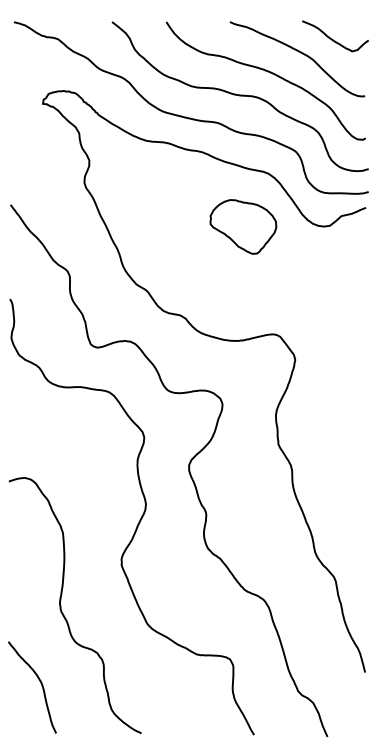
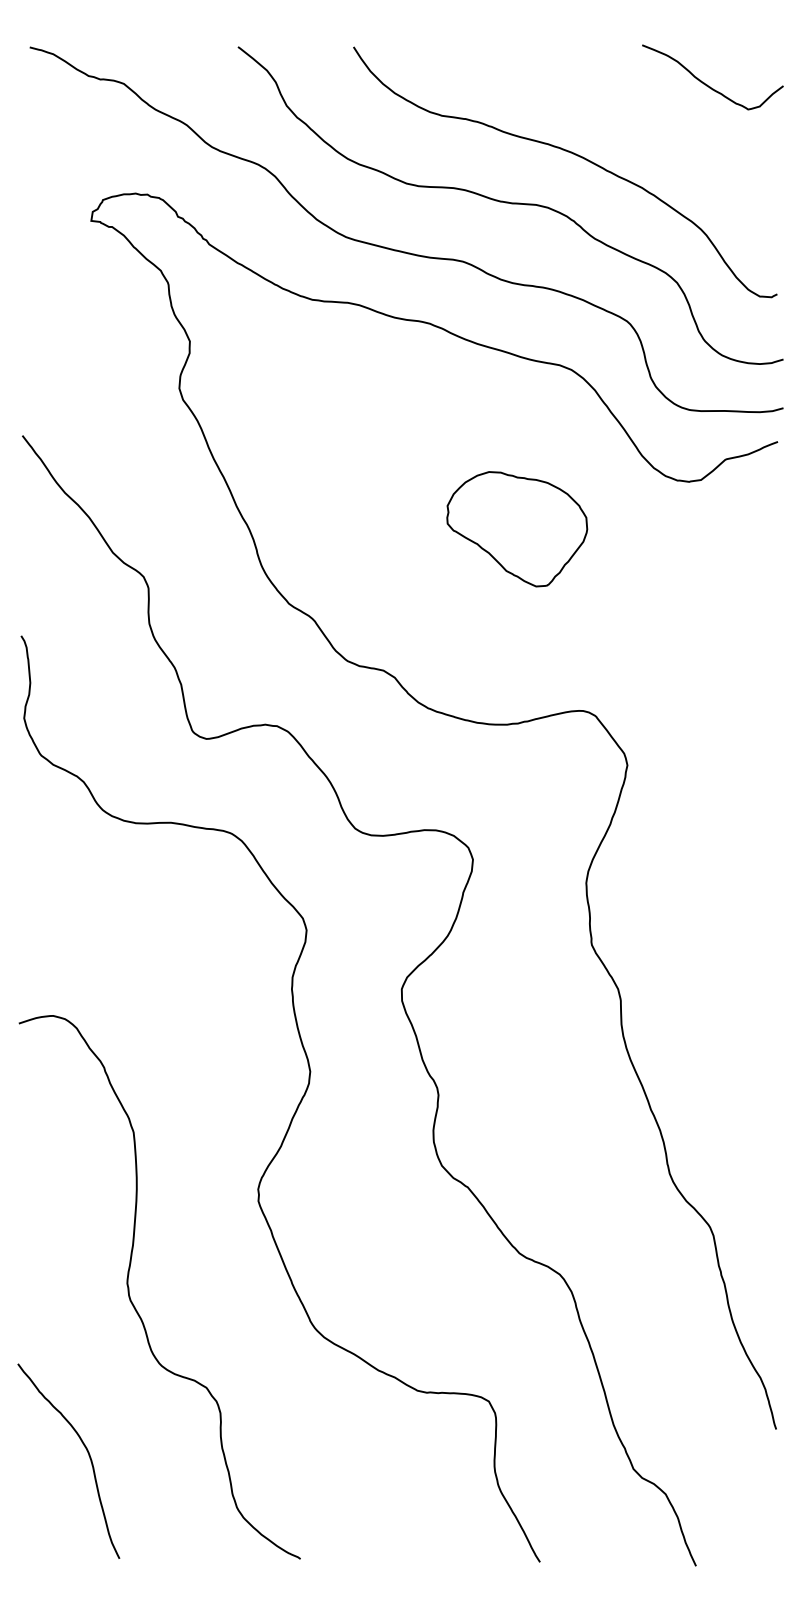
curve: (300, 53) -> (638, 113), removed
part: (243, 226) -> (517, 528), moved

